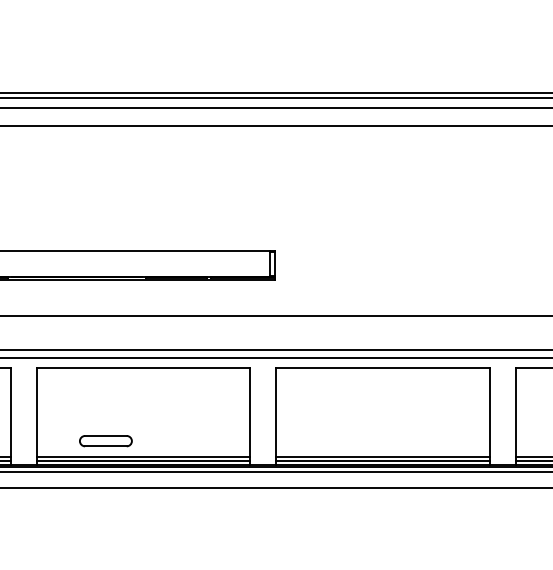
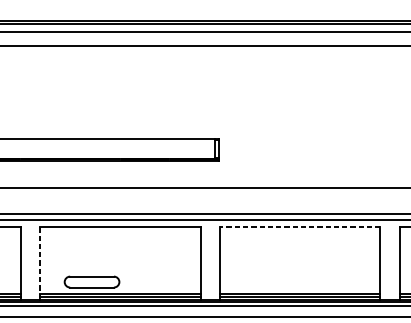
line: (383, 368) -> (300, 227), solid -> dashed
line: (36, 416) -> (39, 263), solid -> dashed
part: (105, 441) -> (91, 282), size x1.4

